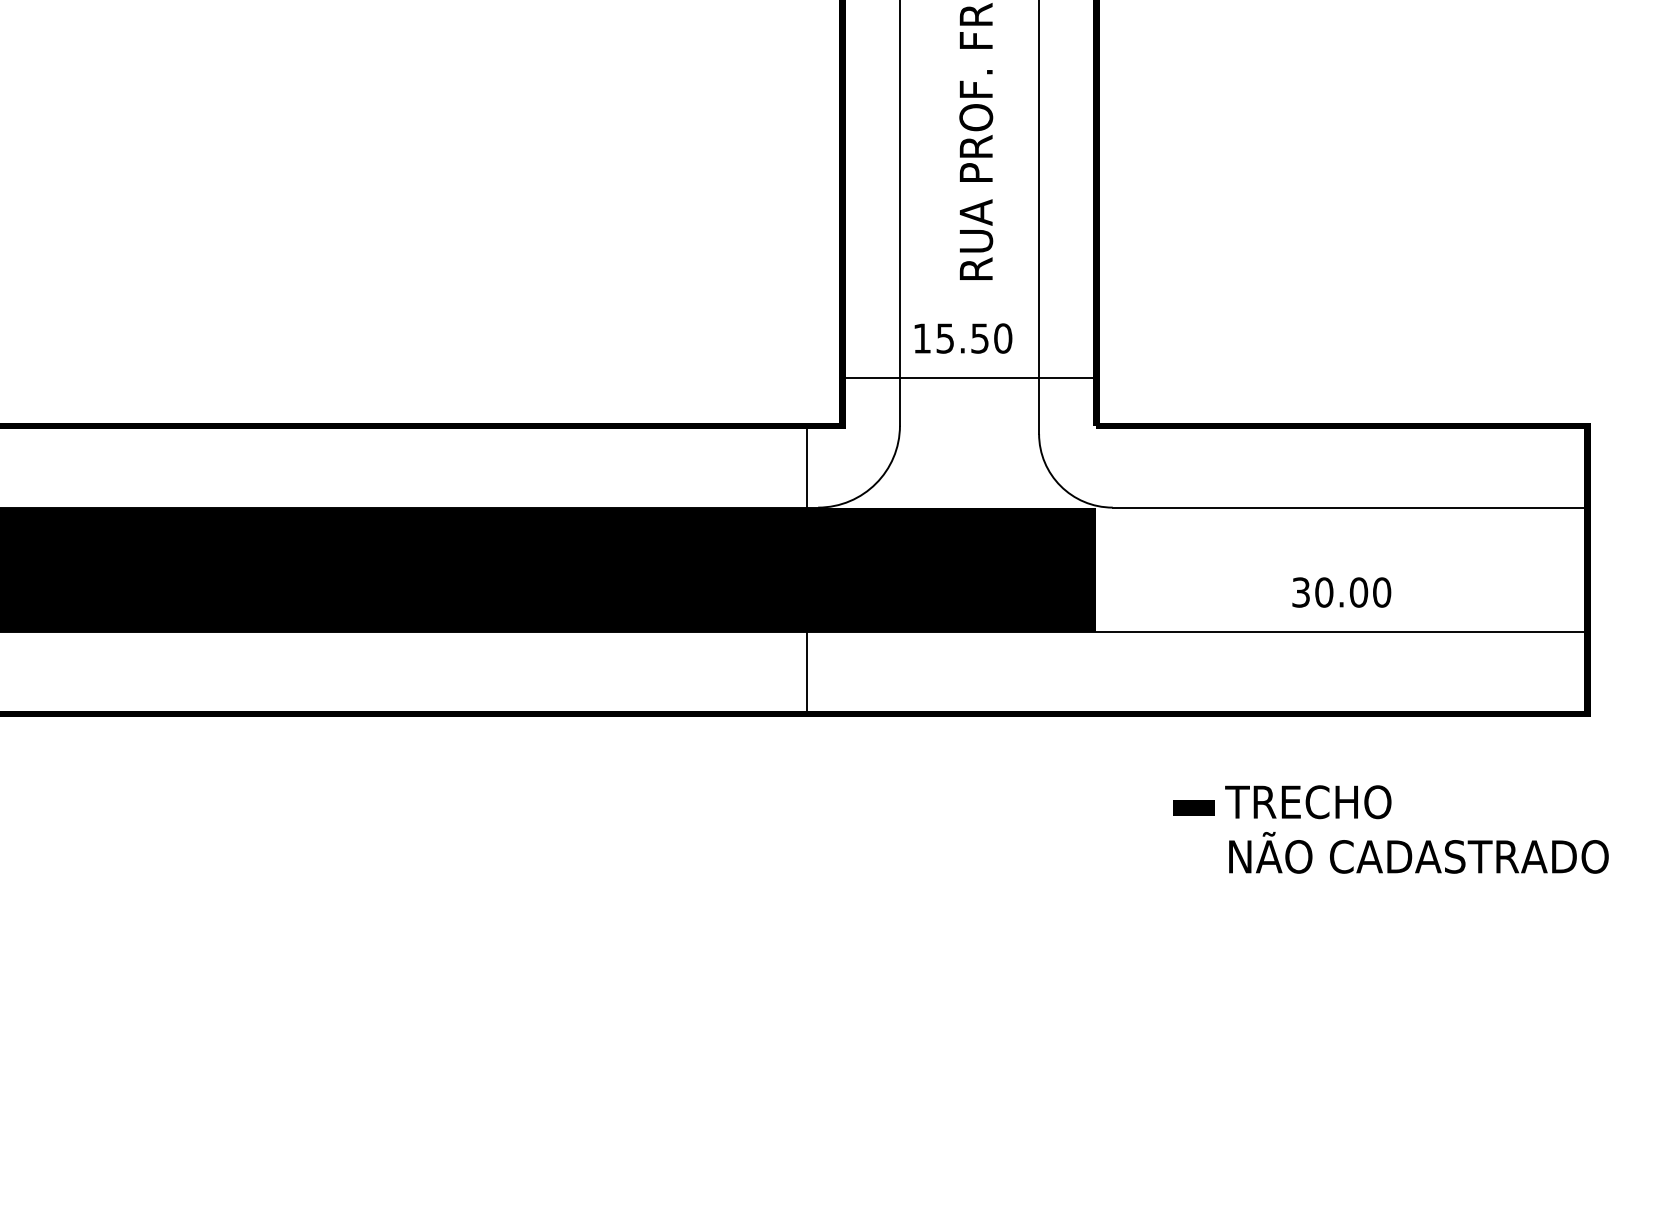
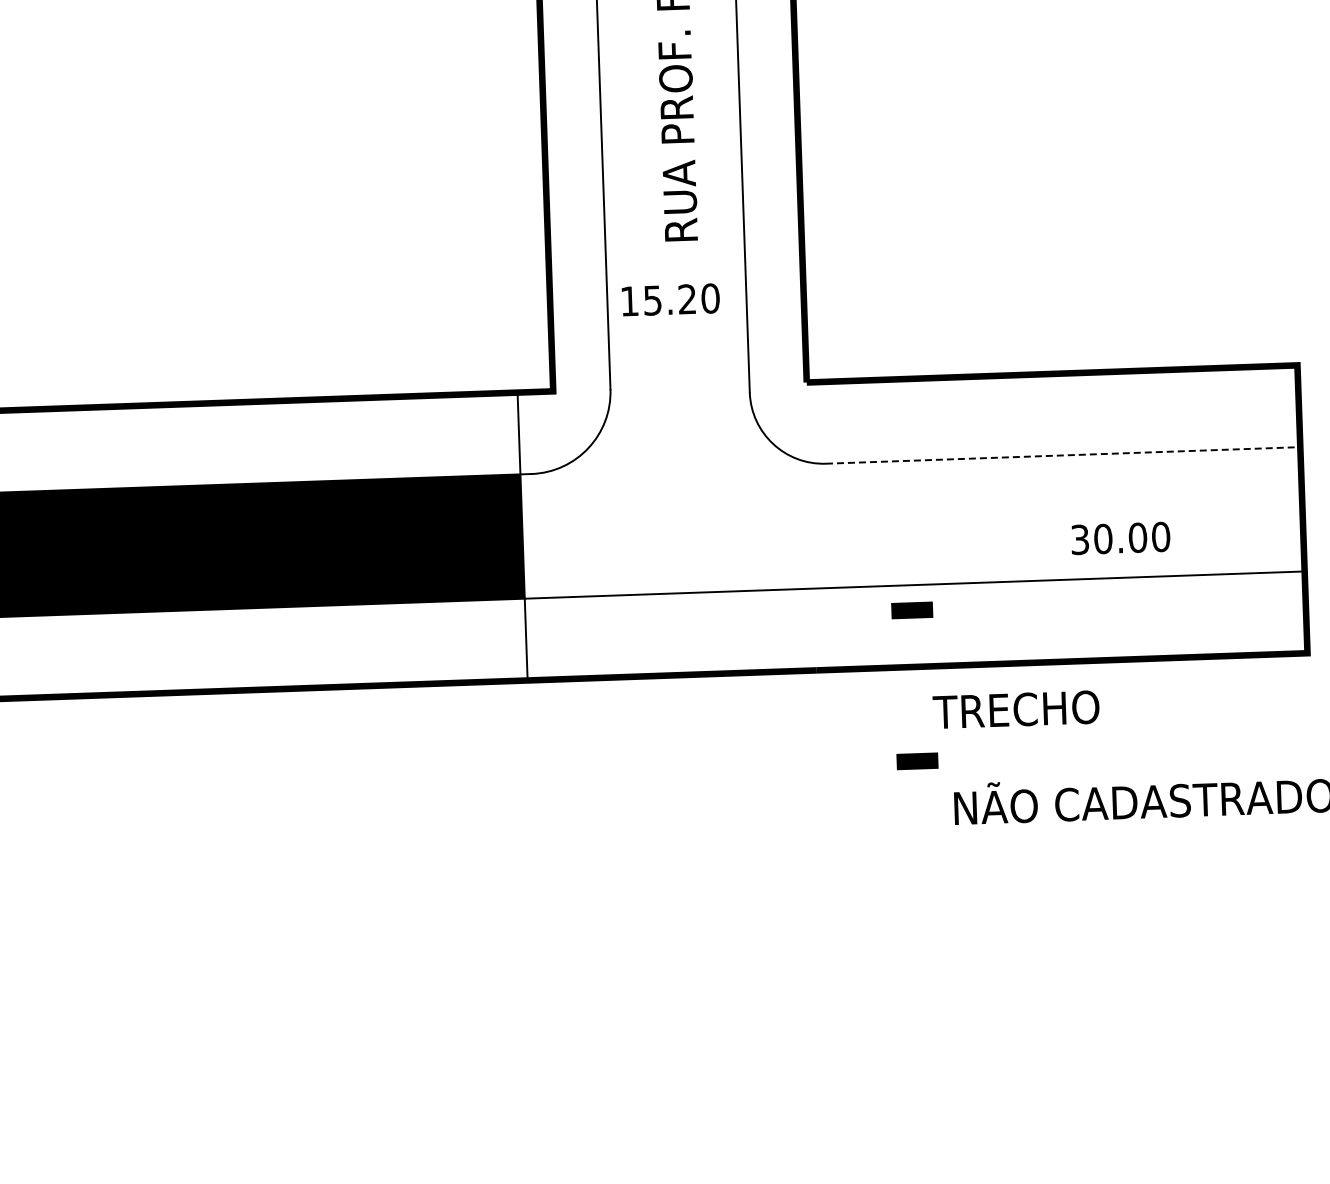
text: (979, 338) -> (686, 299), 15.50 -> 15.20
line: (966, 377) -> (675, 338), removed
line: (1350, 507) -> (1063, 455), solid -> dashed
fill: (951, 569) -> (666, 531), removed
text: (1341, 592) -> (1120, 538), moved
line: (1193, 656) -> (911, 609), added
text: (1308, 802) -> (1016, 710), moved

